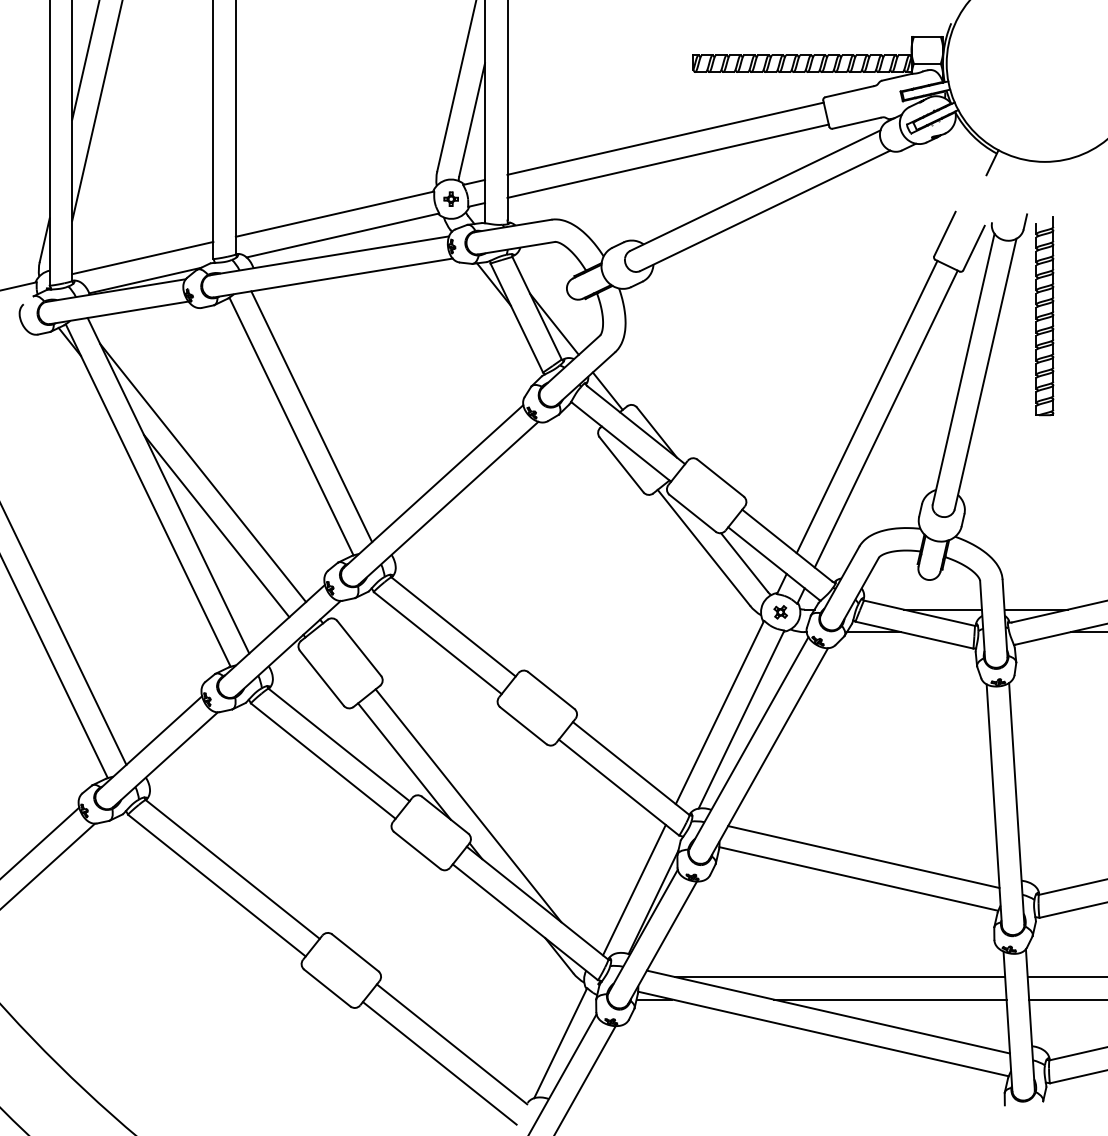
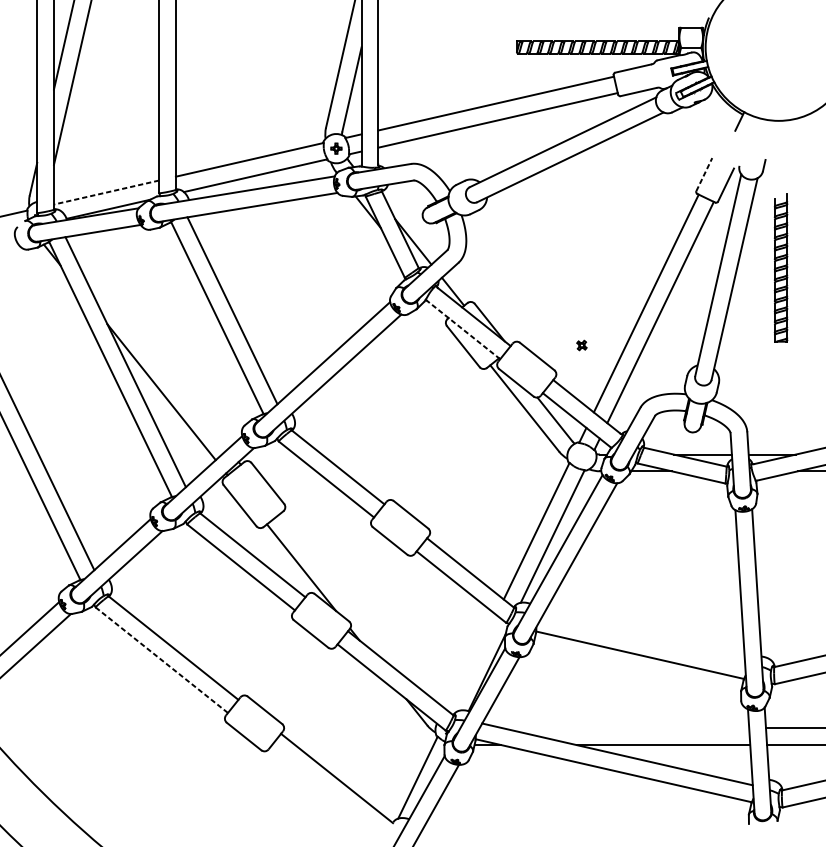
line: (944, 234) -> (704, 174), solid -> dashed
line: (142, 258) -> (106, 192), solid -> dashed
part: (1044, 316) -> (780, 268), moved
line: (621, 441) -> (463, 329), solid -> dashed
line: (203, 472) -> (151, 352), removed
part: (780, 612) -> (581, 345), moved
line: (468, 805) -> (349, 600), removed
line: (863, 857) -> (643, 639), removed
line: (216, 885) -> (161, 660), solid -> dashed
line: (634, 889) -> (472, 663), removed
line: (839, 977) -> (625, 728), removed
line: (439, 1063) -> (327, 792), removed

